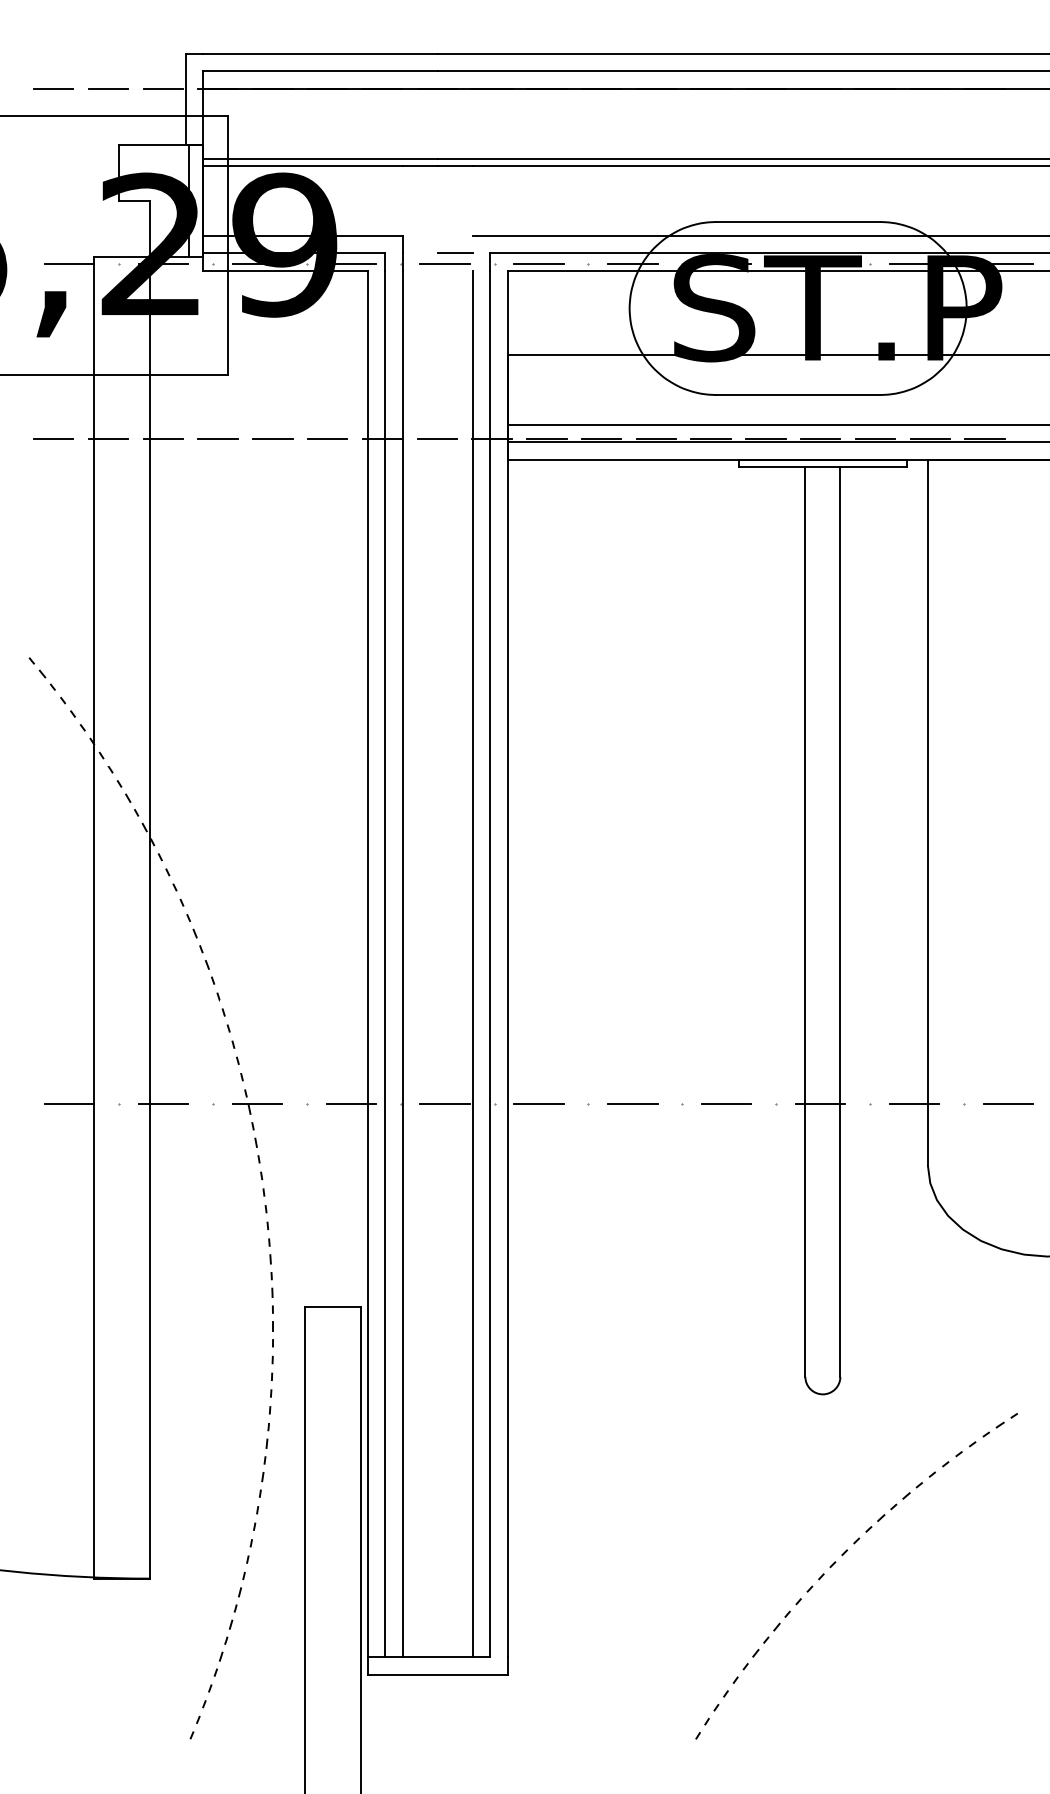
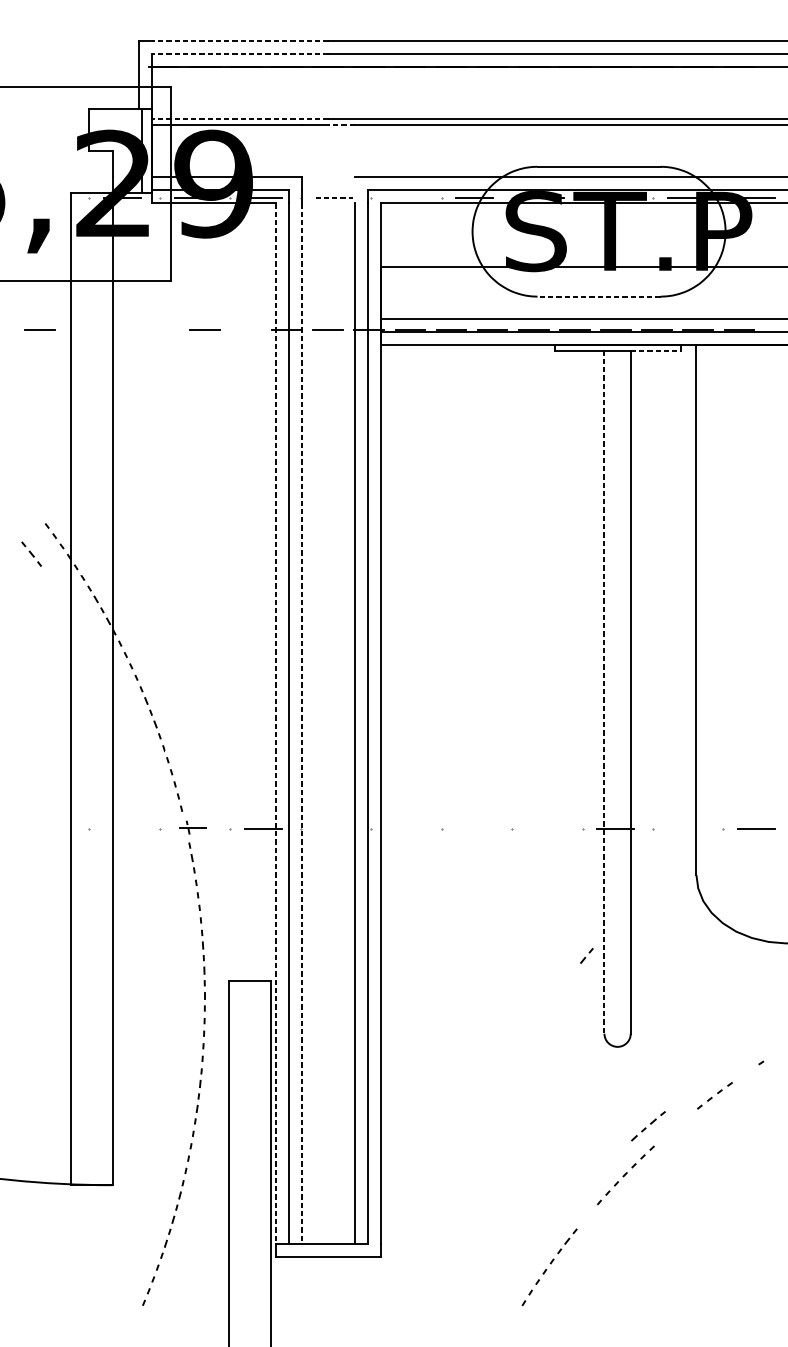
line: (320, 53) -> (240, 40), solid -> dashed
line: (320, 71) -> (240, 53), solid -> dashed
line: (53, 88) -> (40, 66), removed
line: (108, 88) -> (81, 66), removed
line: (163, 88) -> (122, 66), removed
line: (320, 158) -> (240, 119), solid -> dashed
line: (455, 165) -> (341, 124), solid -> dashed
line: (454, 253) -> (341, 190), removed
line: (69, 263) -> (52, 197), removed
line: (445, 263) -> (334, 197), solid -> dashed
line: (538, 263) -> (404, 197), removed
line: (797, 395) -> (598, 297), solid -> dashed
line: (108, 438) -> (81, 329), removed
line: (163, 438) -> (122, 329), removed
line: (217, 438) -> (163, 329), removed
line: (327, 438) -> (245, 329), removed
line: (874, 466) -> (656, 350), solid -> dashed
part: (41, 673) -> (31, 553), moved
line: (805, 921) -> (604, 691), solid -> dashed
line: (367, 964) -> (275, 724), solid -> dashed
line: (402, 964) -> (302, 724), solid -> dashed
part: (257, 1101) -> (193, 827), size x0.7
line: (69, 1103) -> (52, 828), removed
line: (163, 1103) -> (122, 828), removed
line: (444, 1103) -> (333, 828), removed
line: (538, 1103) -> (404, 828), removed
line: (632, 1103) -> (474, 828), removed
line: (726, 1103) -> (545, 828), removed
line: (914, 1103) -> (686, 828), removed
part: (993, 1429) -> (745, 1073), removed
part: (899, 1501) -> (648, 1125), moved
part: (781, 1620) -> (586, 955), moved

